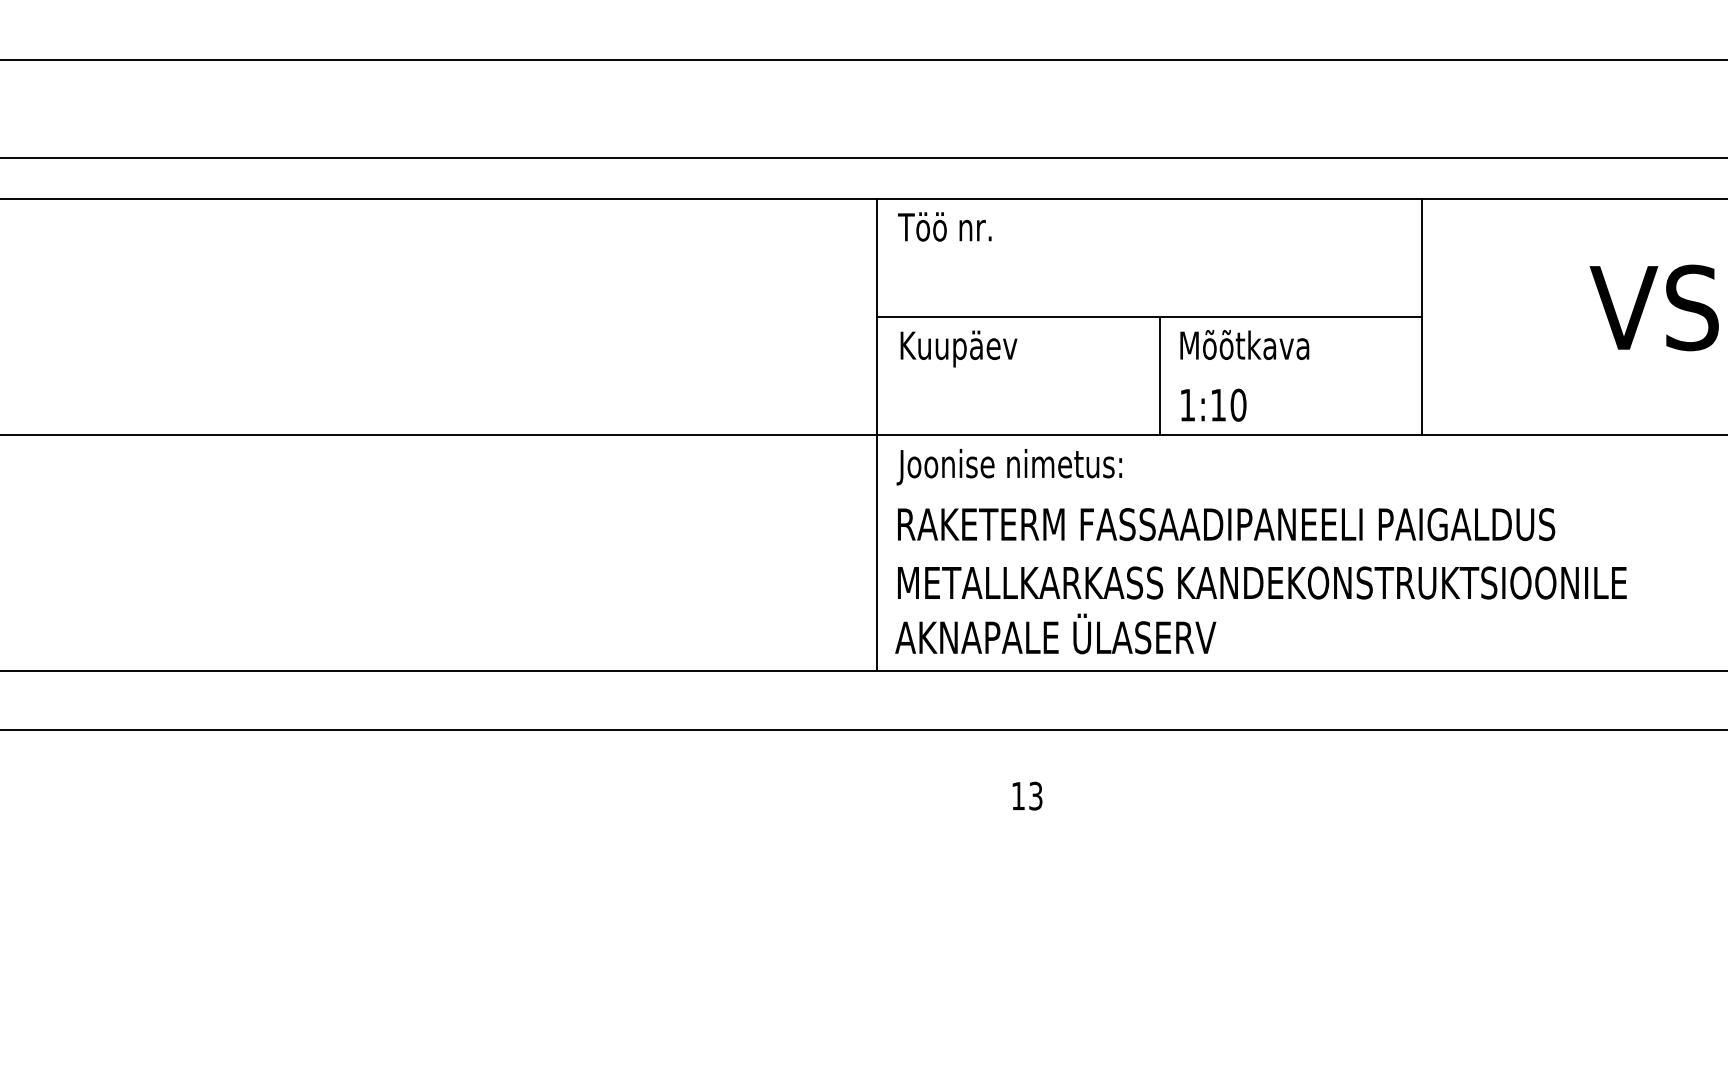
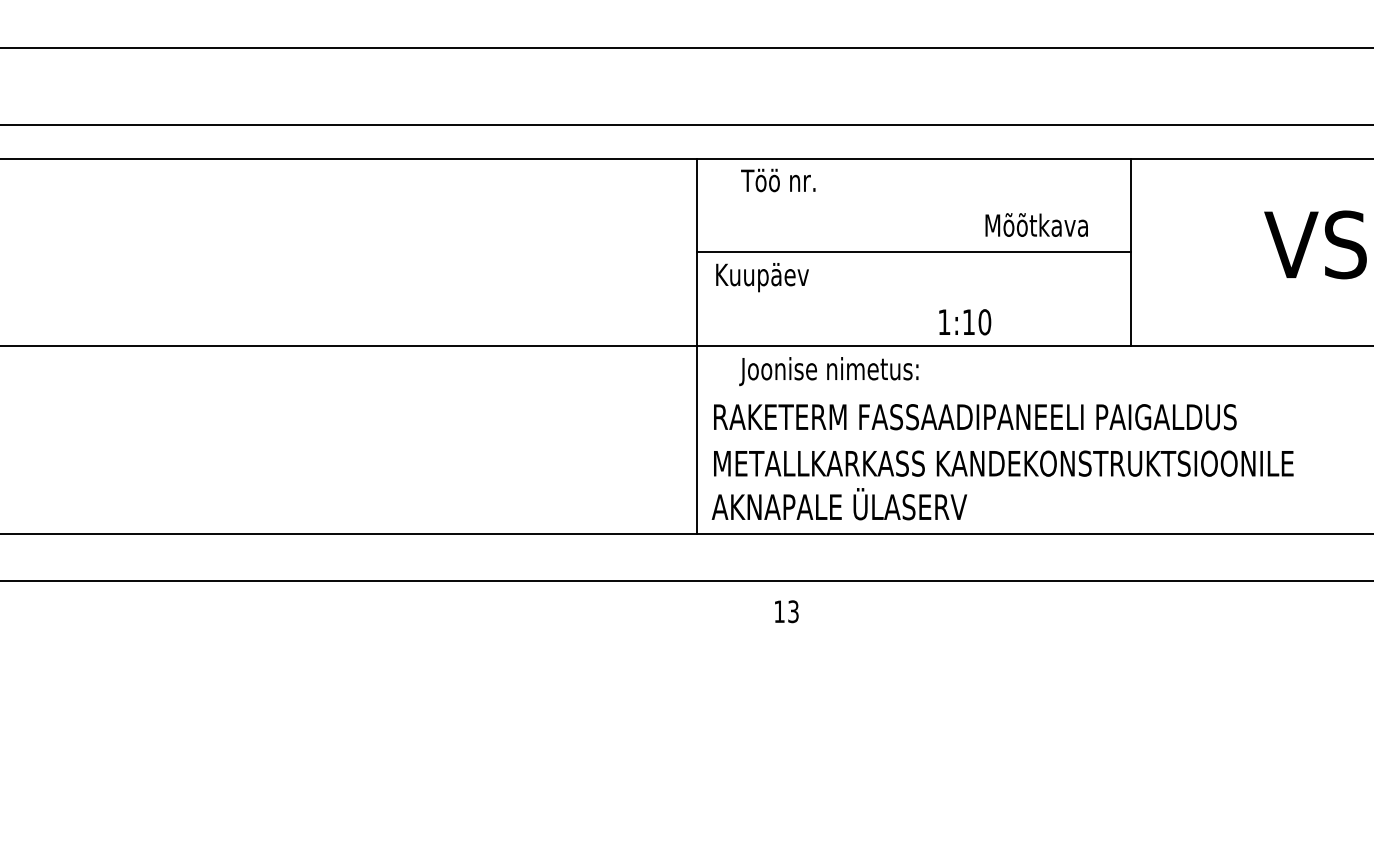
text: (944, 226) -> (778, 180), moved
text: (1244, 344) -> (1036, 224), moved
line: (1160, 376) -> (922, 299), removed
text: (1009, 467) -> (828, 371), moved
text: (1027, 795) -> (786, 611), moved

